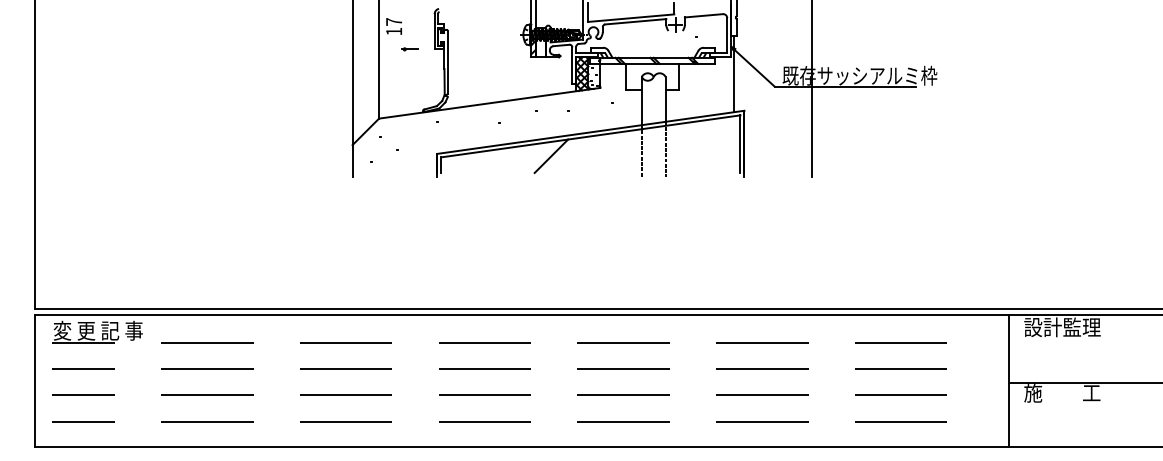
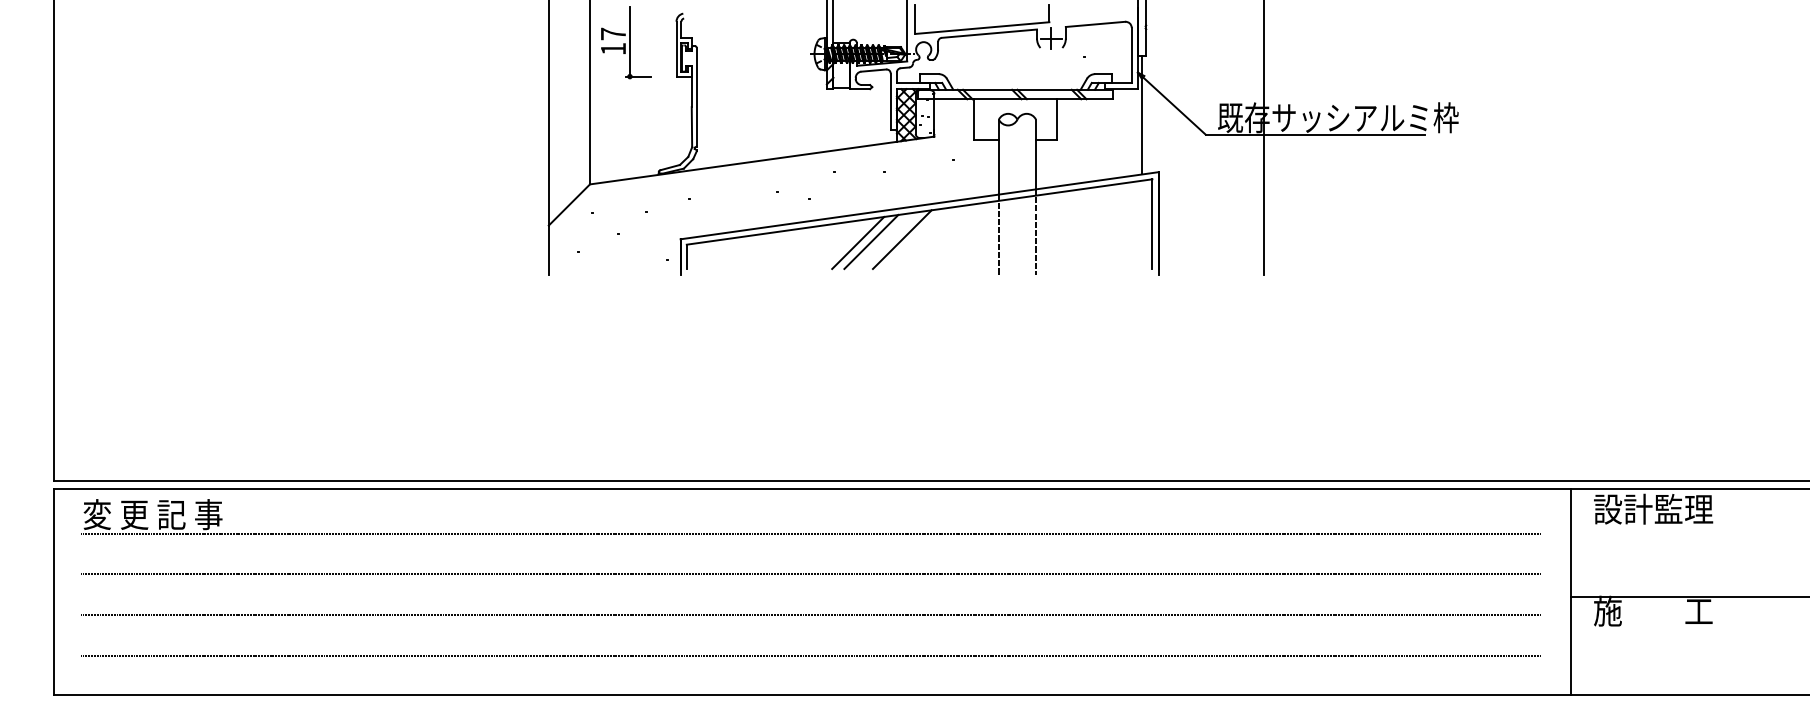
line: (404, 26) -> (629, 41), added
line: (579, 153) -> (901, 238), added
line: (559, 155) -> (870, 241), added

